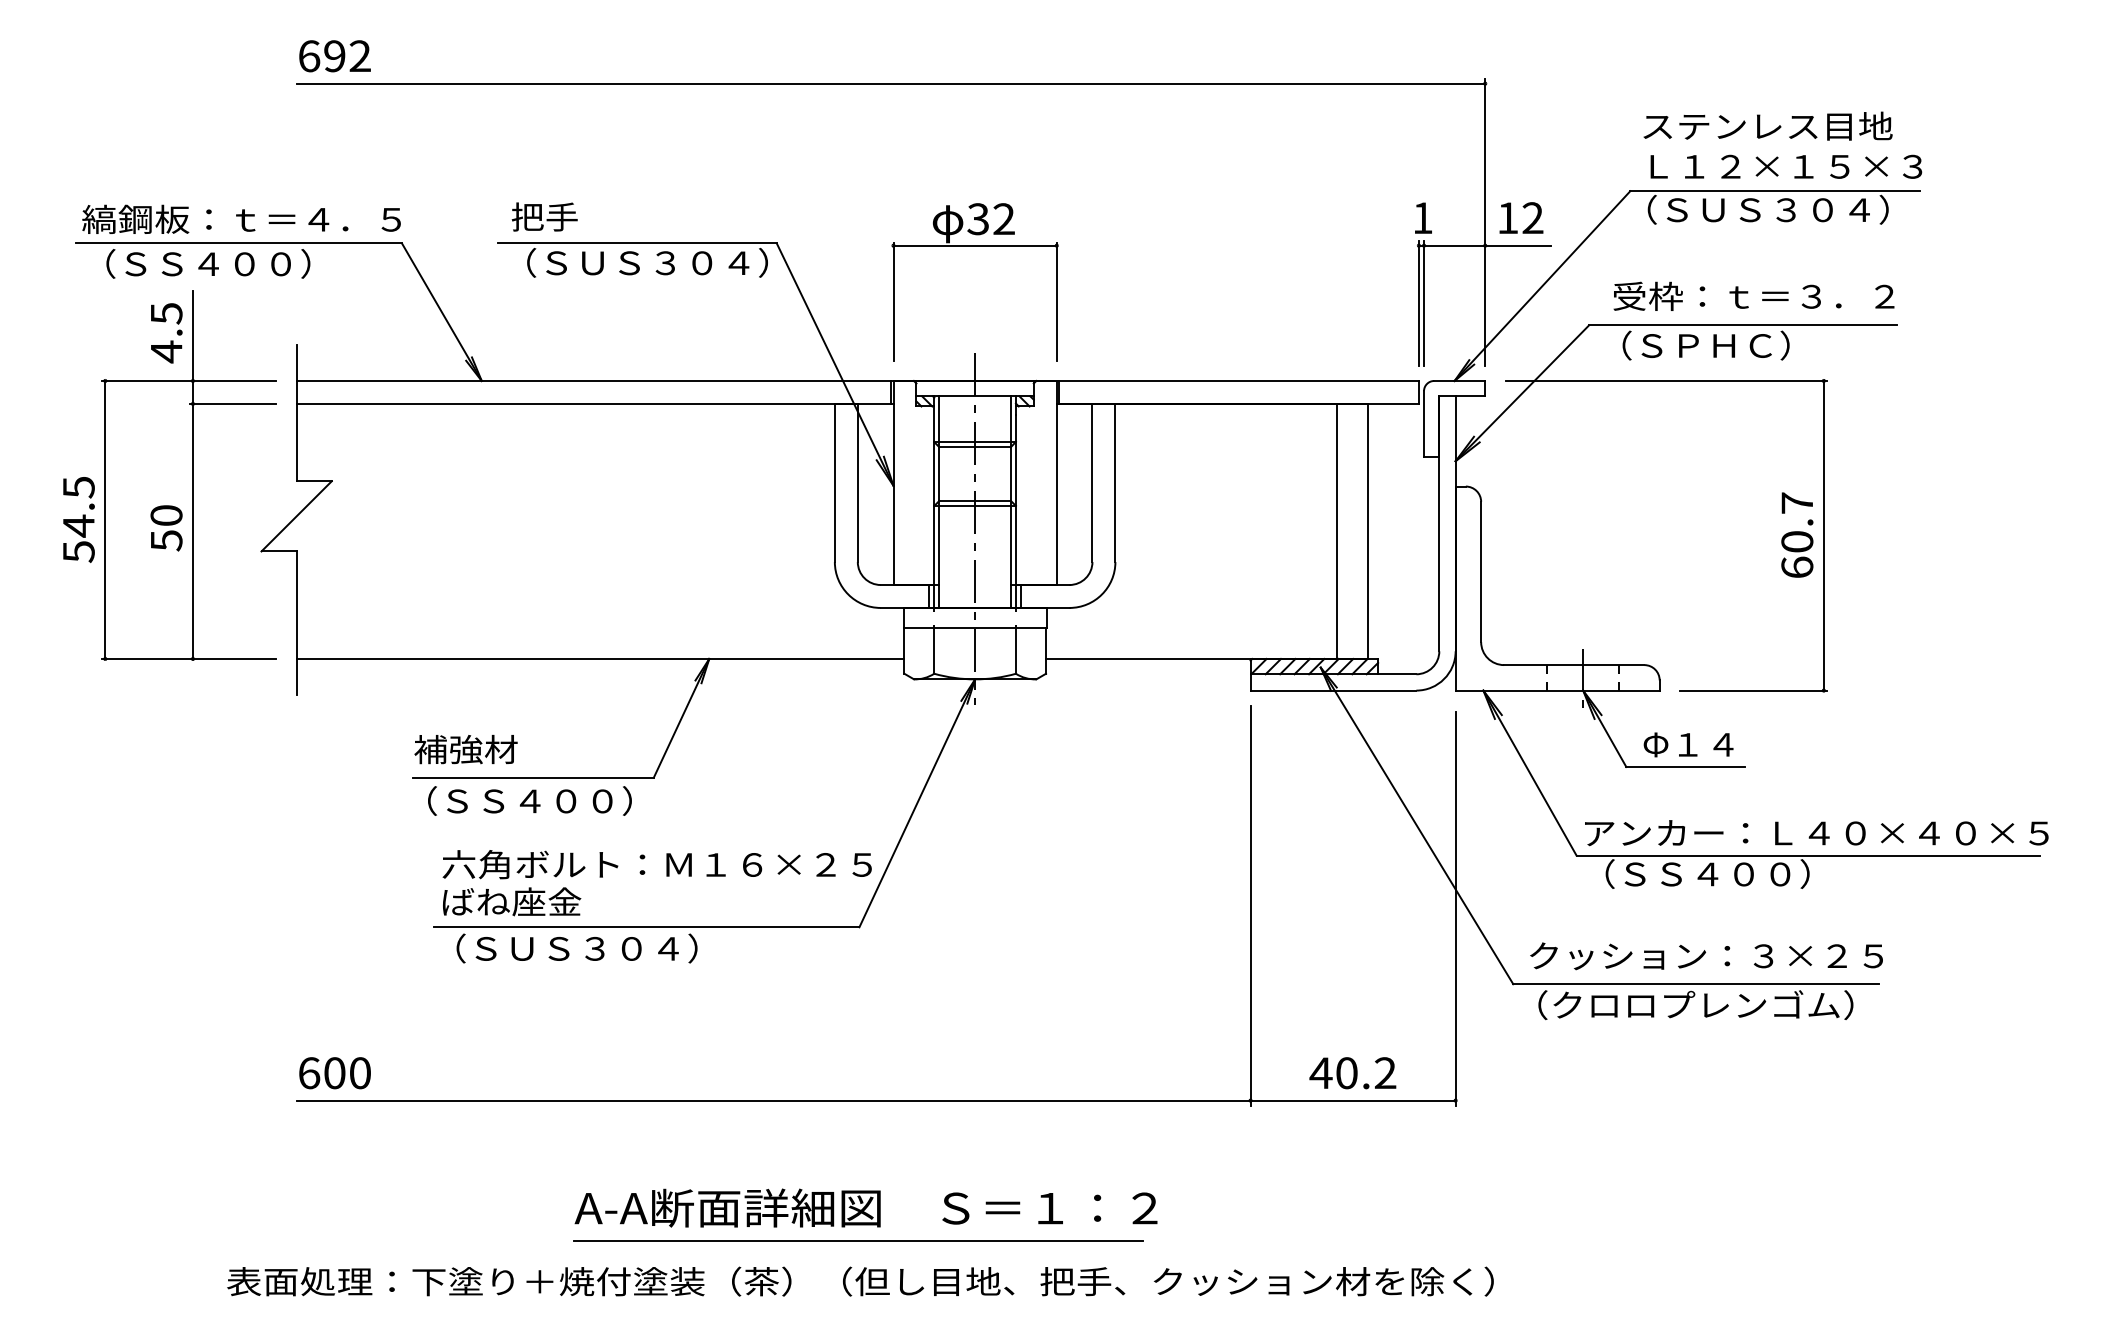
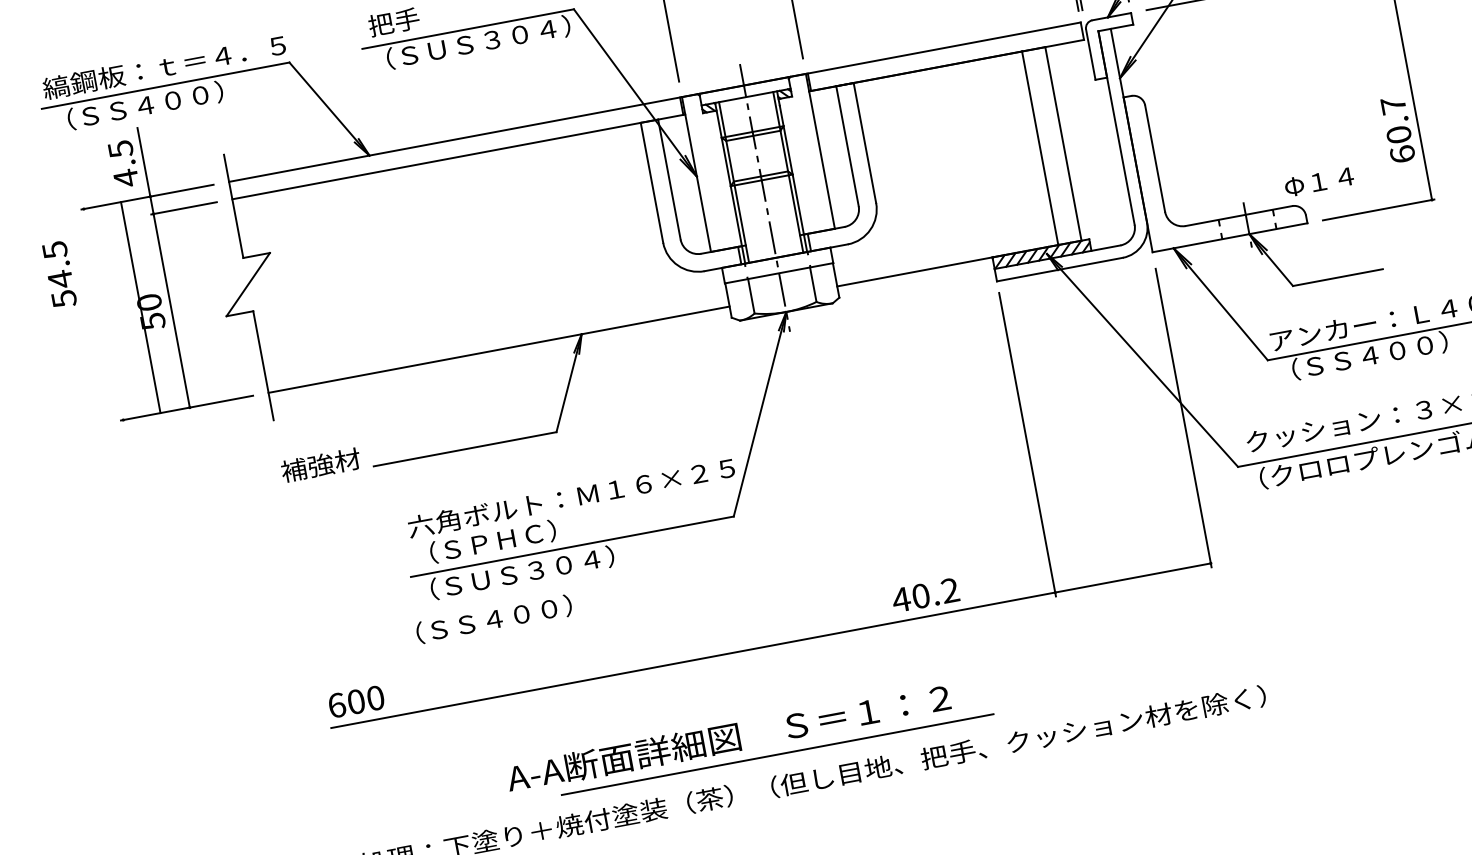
text: (78, 519) -> (59, 274), moved
line: (105, 519) -> (140, 307), moved
text: (1797, 534) -> (1398, 129), moved
text: (1688, 744) -> (1319, 181), moved
text: (465, 749) -> (320, 465), moved
text: (529, 800) -> (493, 618), moved
text: (536, 901) -> (485, 542), ばね座金 -> （ＳＰＨＣ）
text: (1352, 1073) -> (925, 595), moved
text: (865, 1207) -> (728, 737), moved

